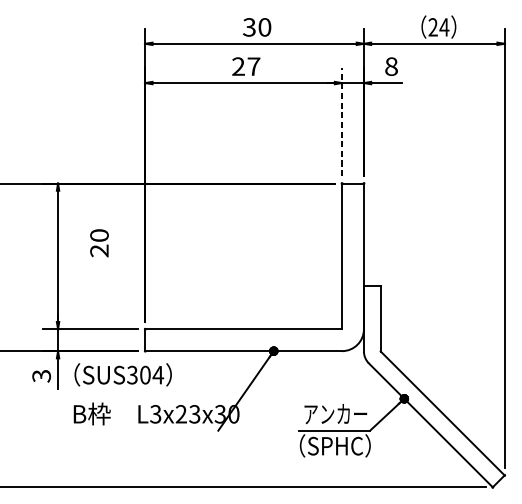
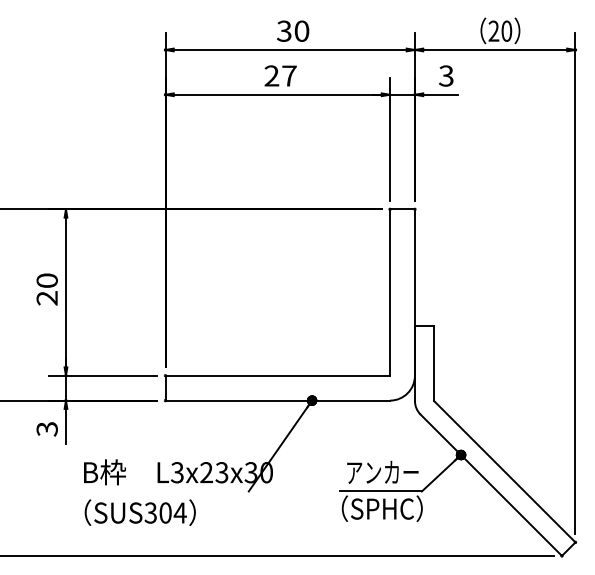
text: (444, 26) -> (506, 30), 24 -> 20
text: (391, 66) -> (446, 75), 8 -> 3
line: (342, 122) -> (390, 139), dashed -> solid
text: (98, 243) -> (46, 289), moved
text: (122, 374) -> (139, 512), moved

